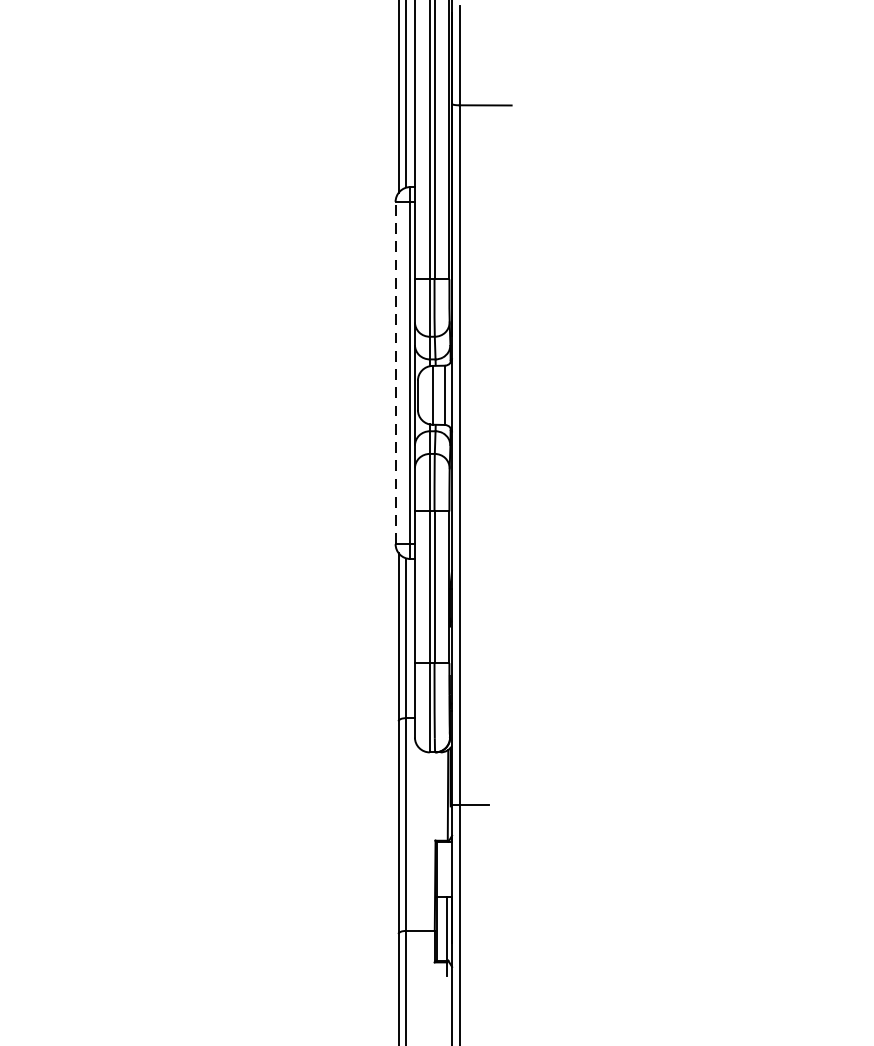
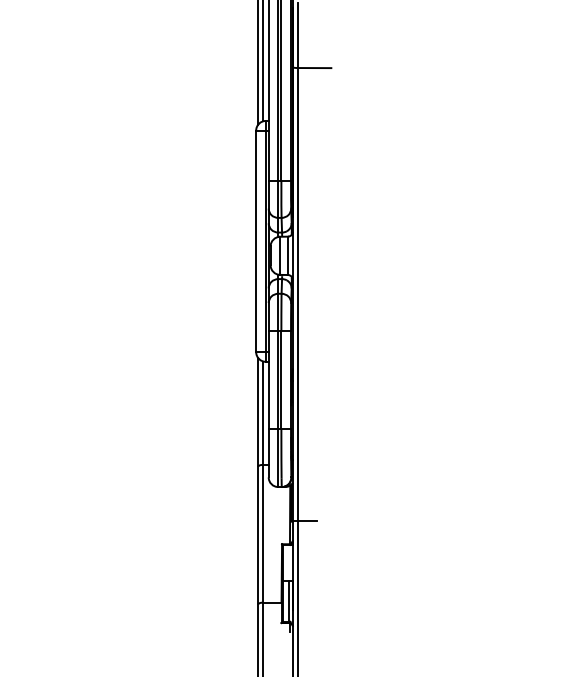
line: (396, 373) -> (256, 241), dashed -> solid

